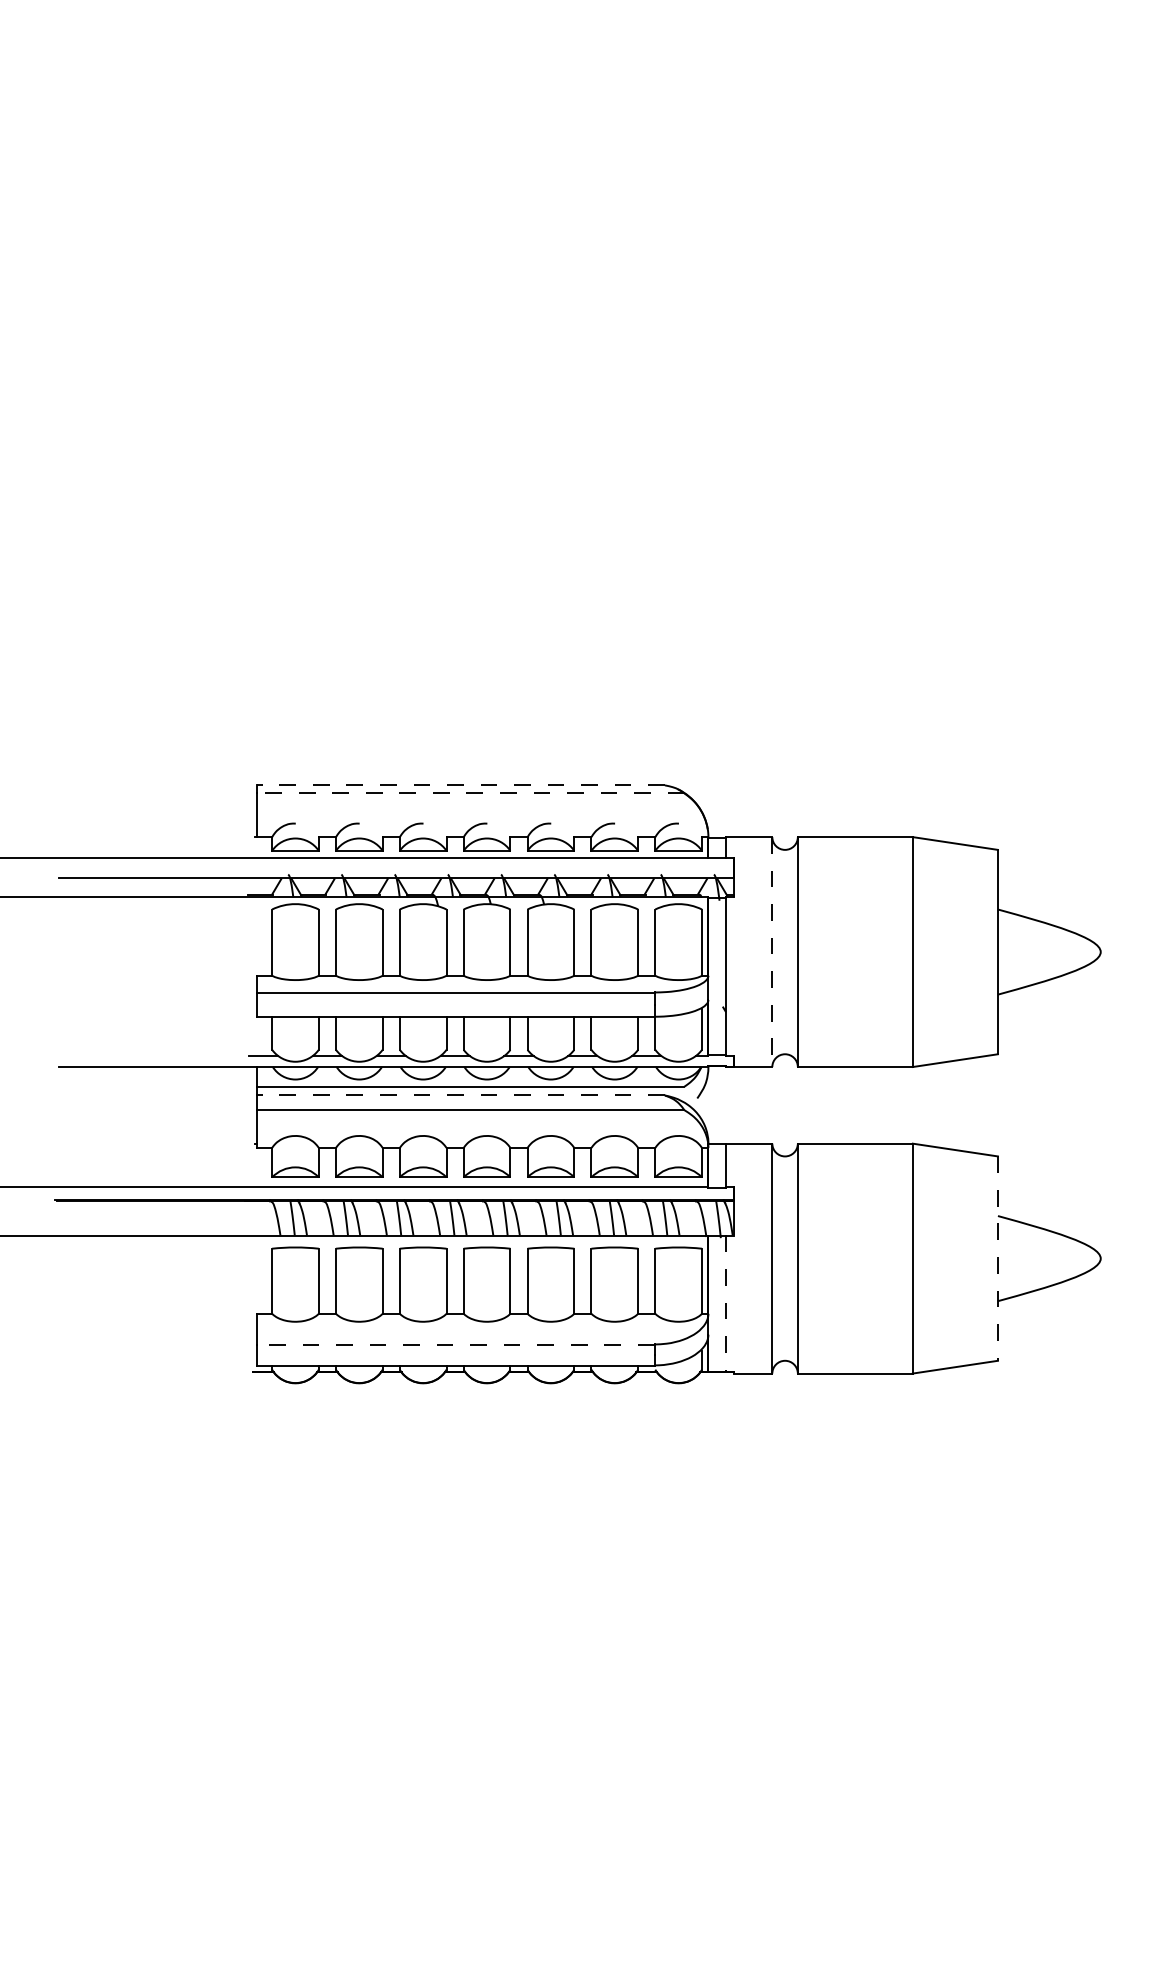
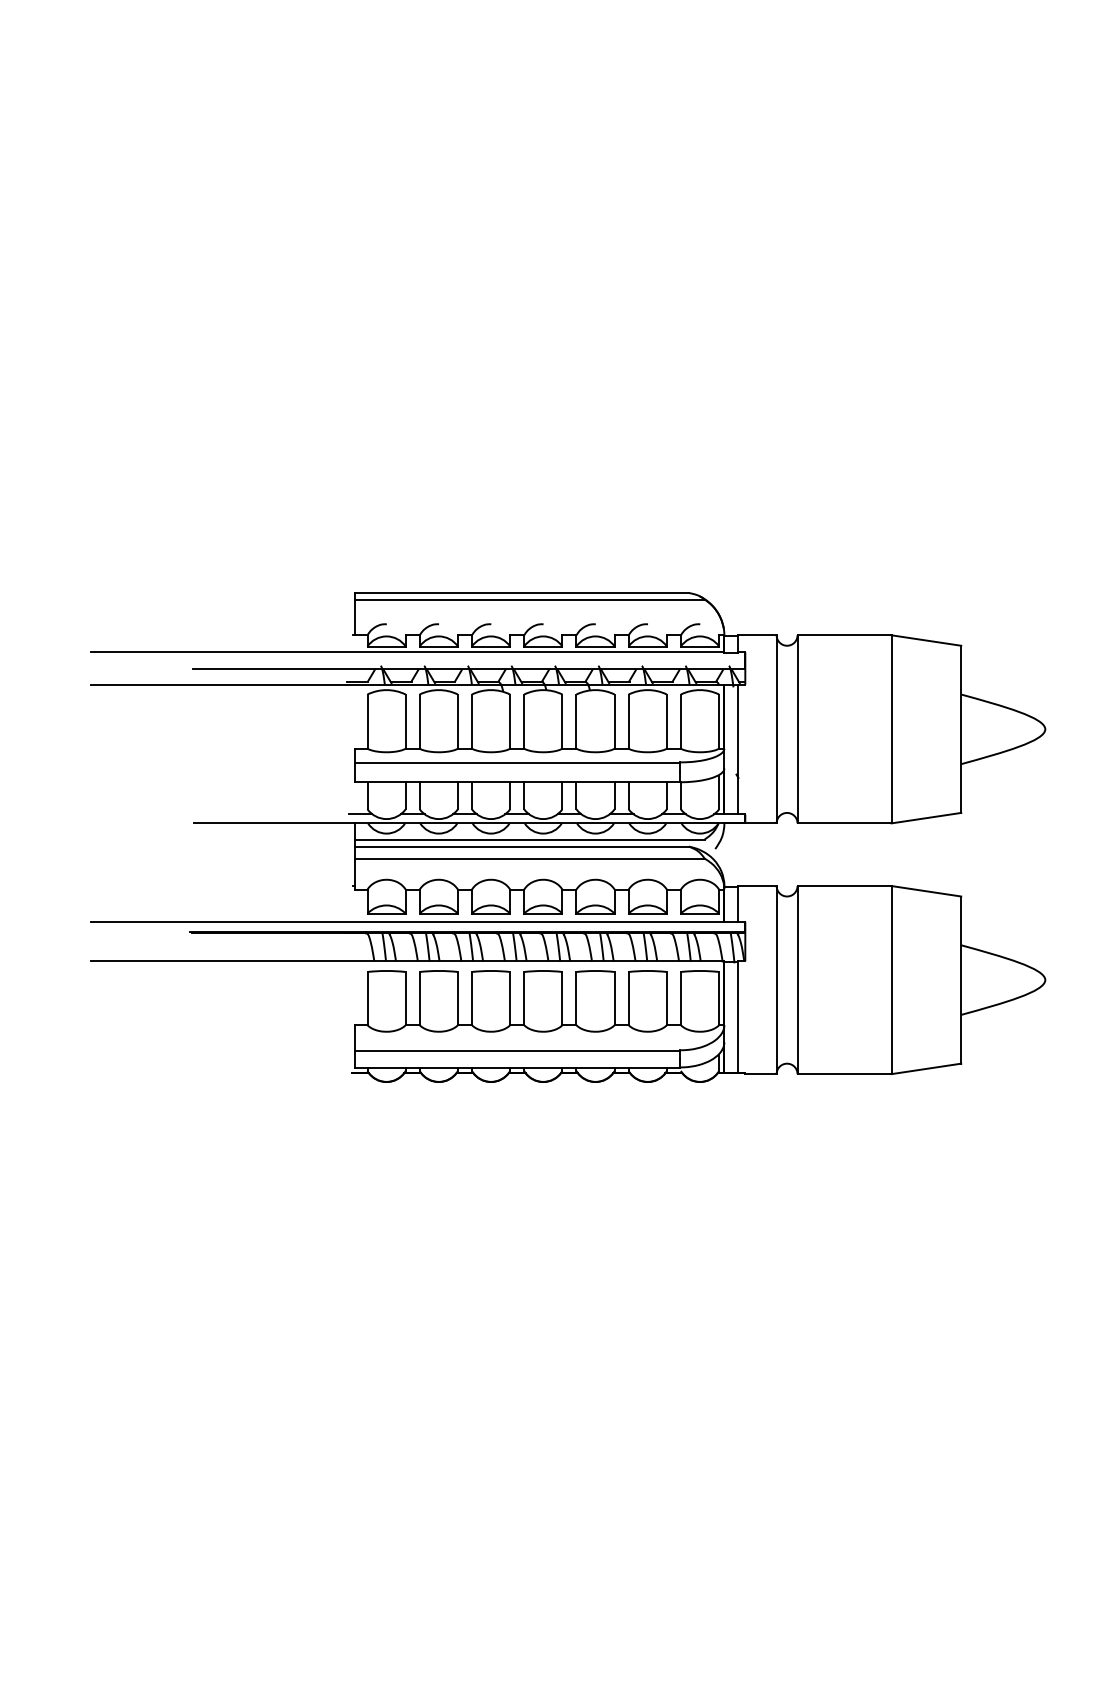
line: (461, 784) -> (522, 592), dashed -> solid
line: (470, 793) -> (529, 599), dashed -> solid
line: (772, 952) -> (776, 729), dashed -> solid
line: (461, 1095) -> (522, 846), dashed -> solid
line: (998, 1259) -> (961, 980), dashed -> solid
line: (725, 1304) -> (738, 1017), dashed -> solid
line: (455, 1344) -> (517, 1050), dashed -> solid

